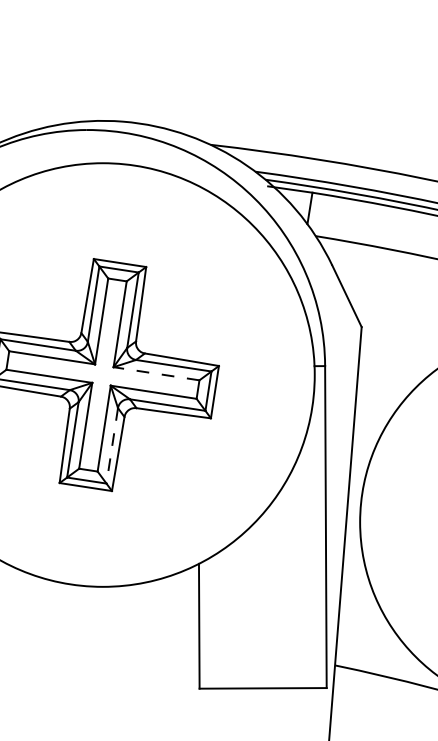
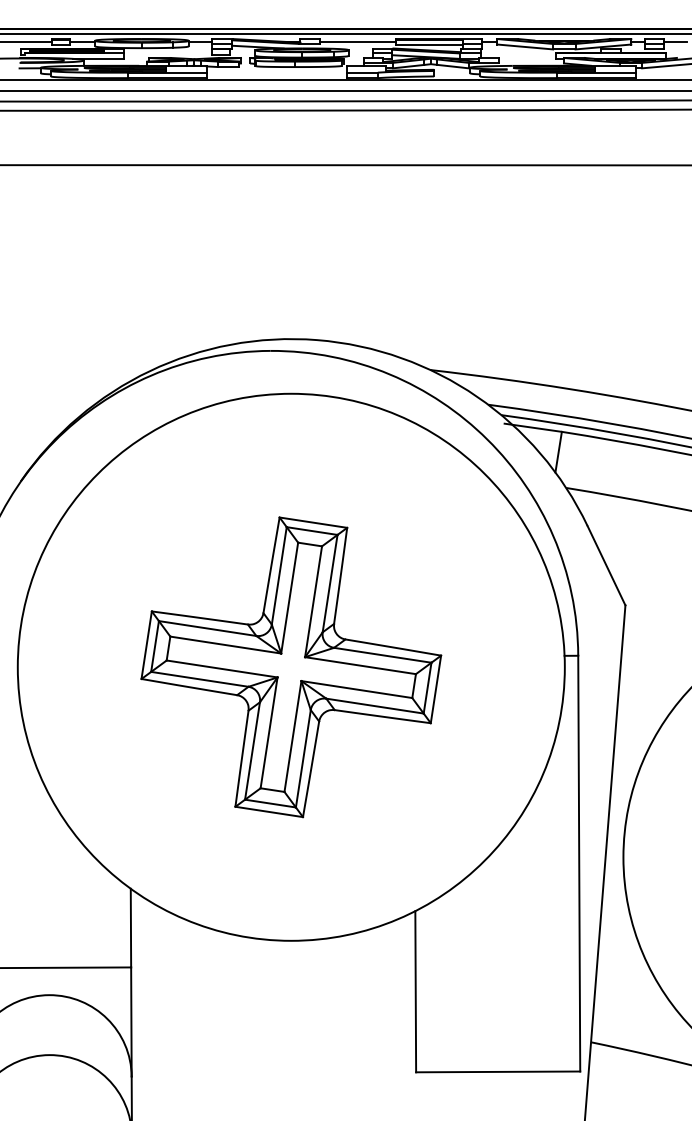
line: (156, 373) -> (360, 665), dashed -> solid
line: (112, 446) -> (303, 759), dashed -> solid

